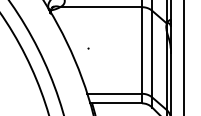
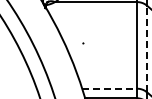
line: (152, 53) -> (147, 48), solid -> dashed
line: (115, 93) -> (110, 88), solid -> dashed

